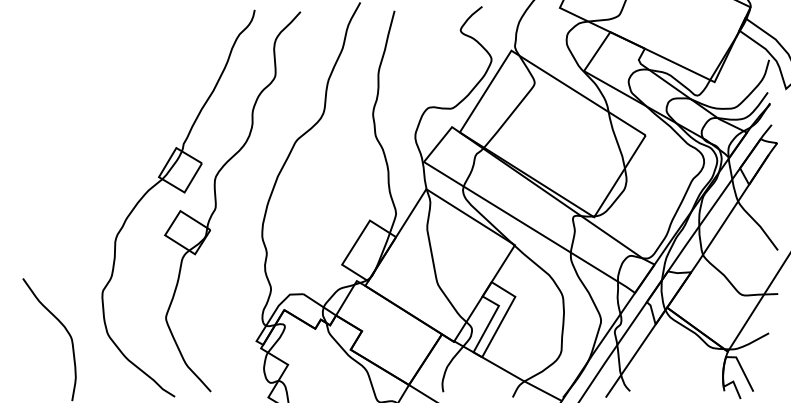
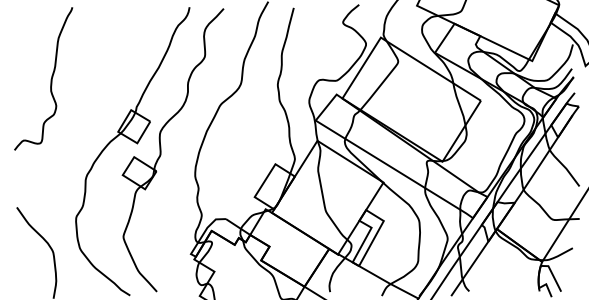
curve: (68, 106) -> (50, 79), added

